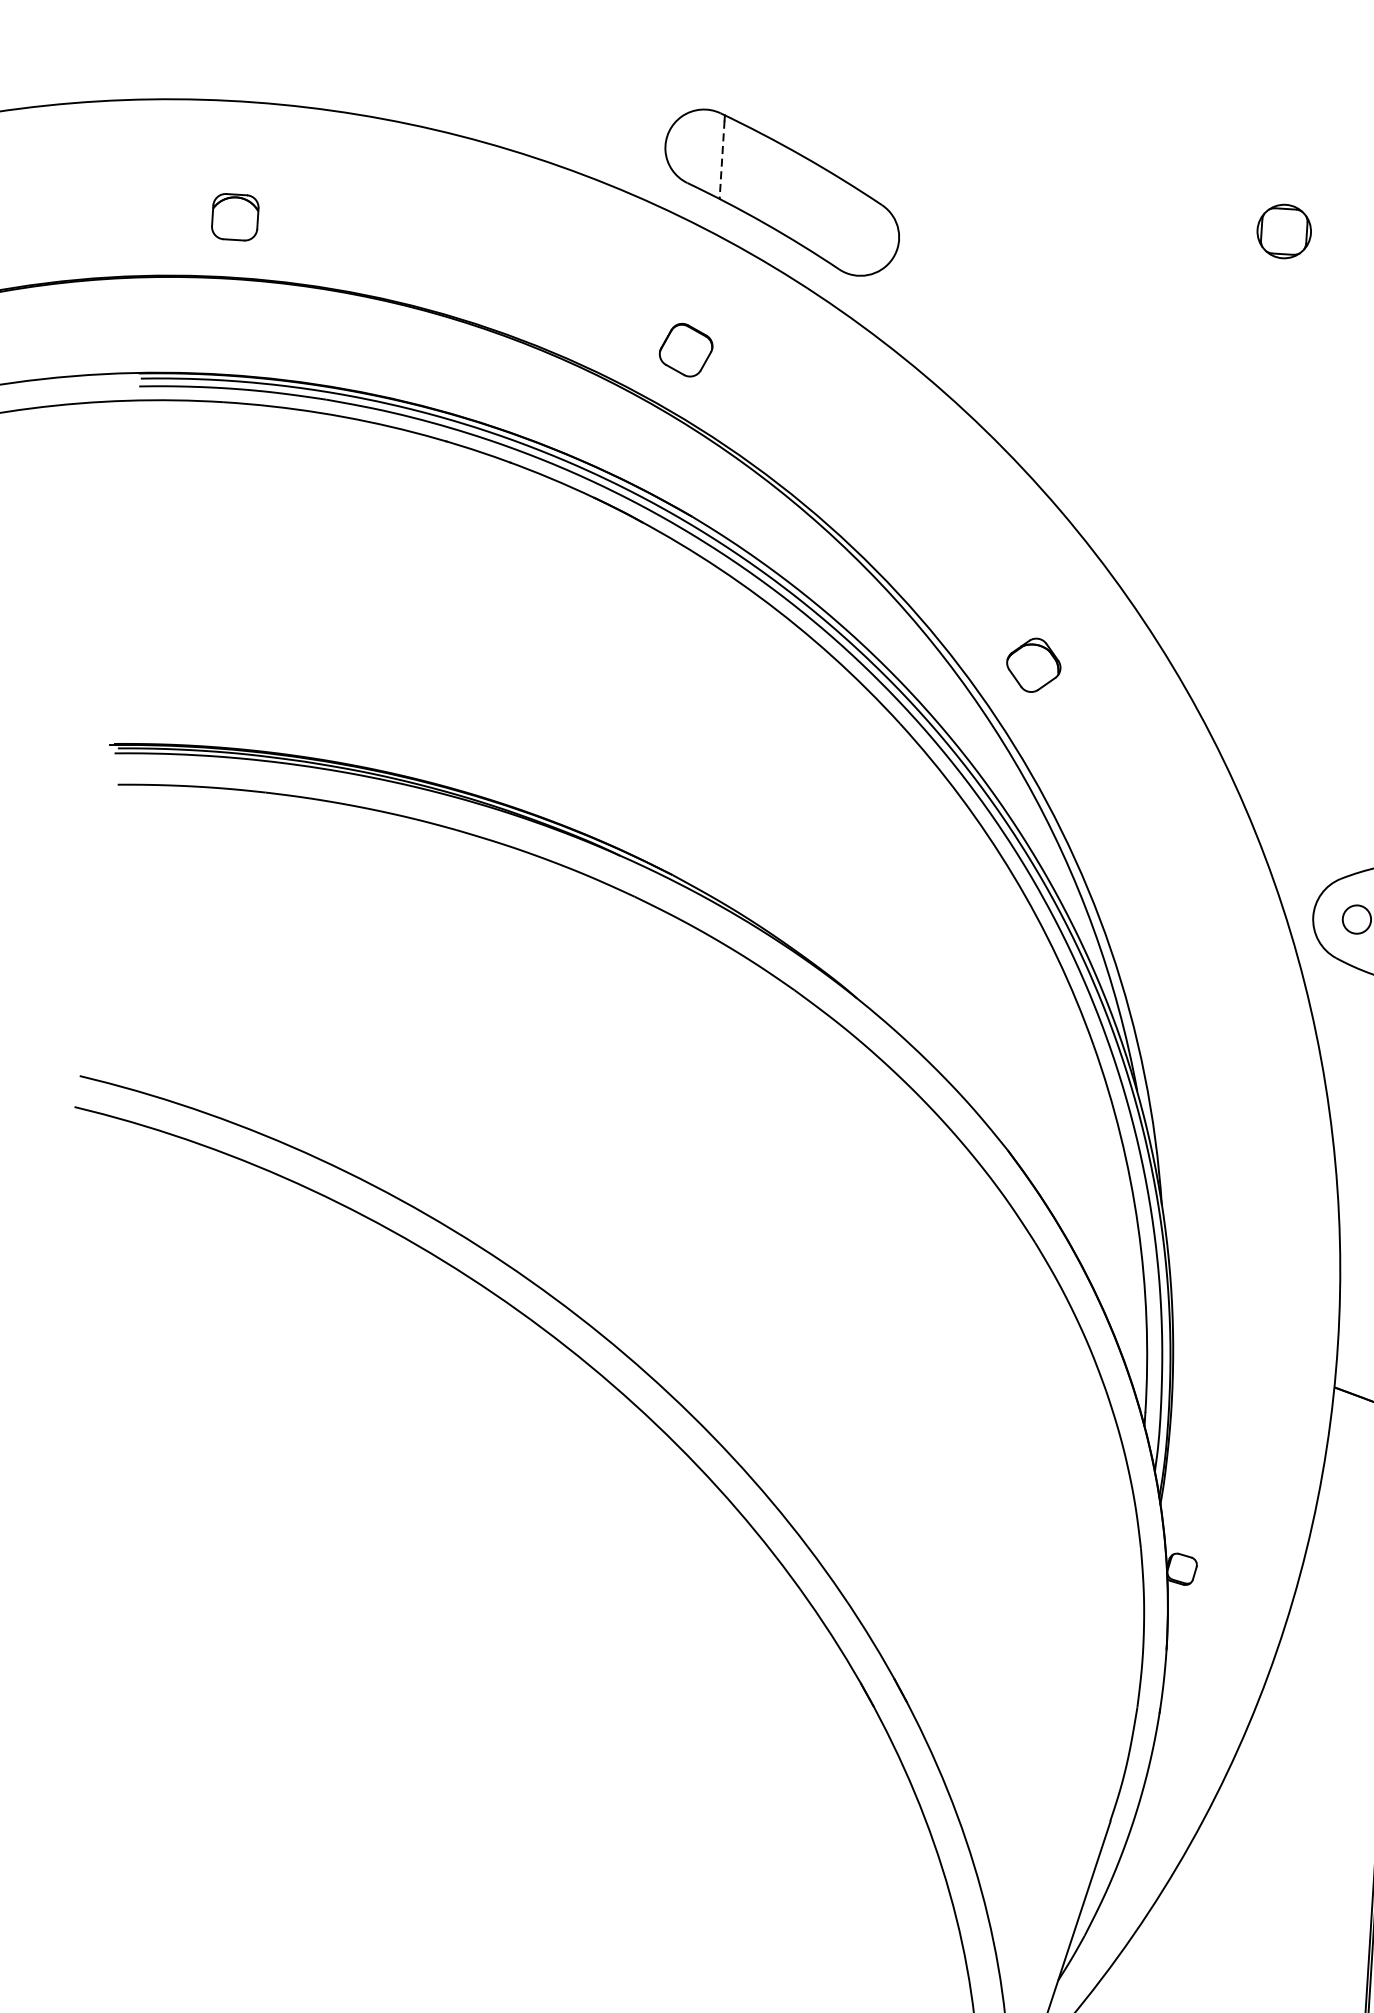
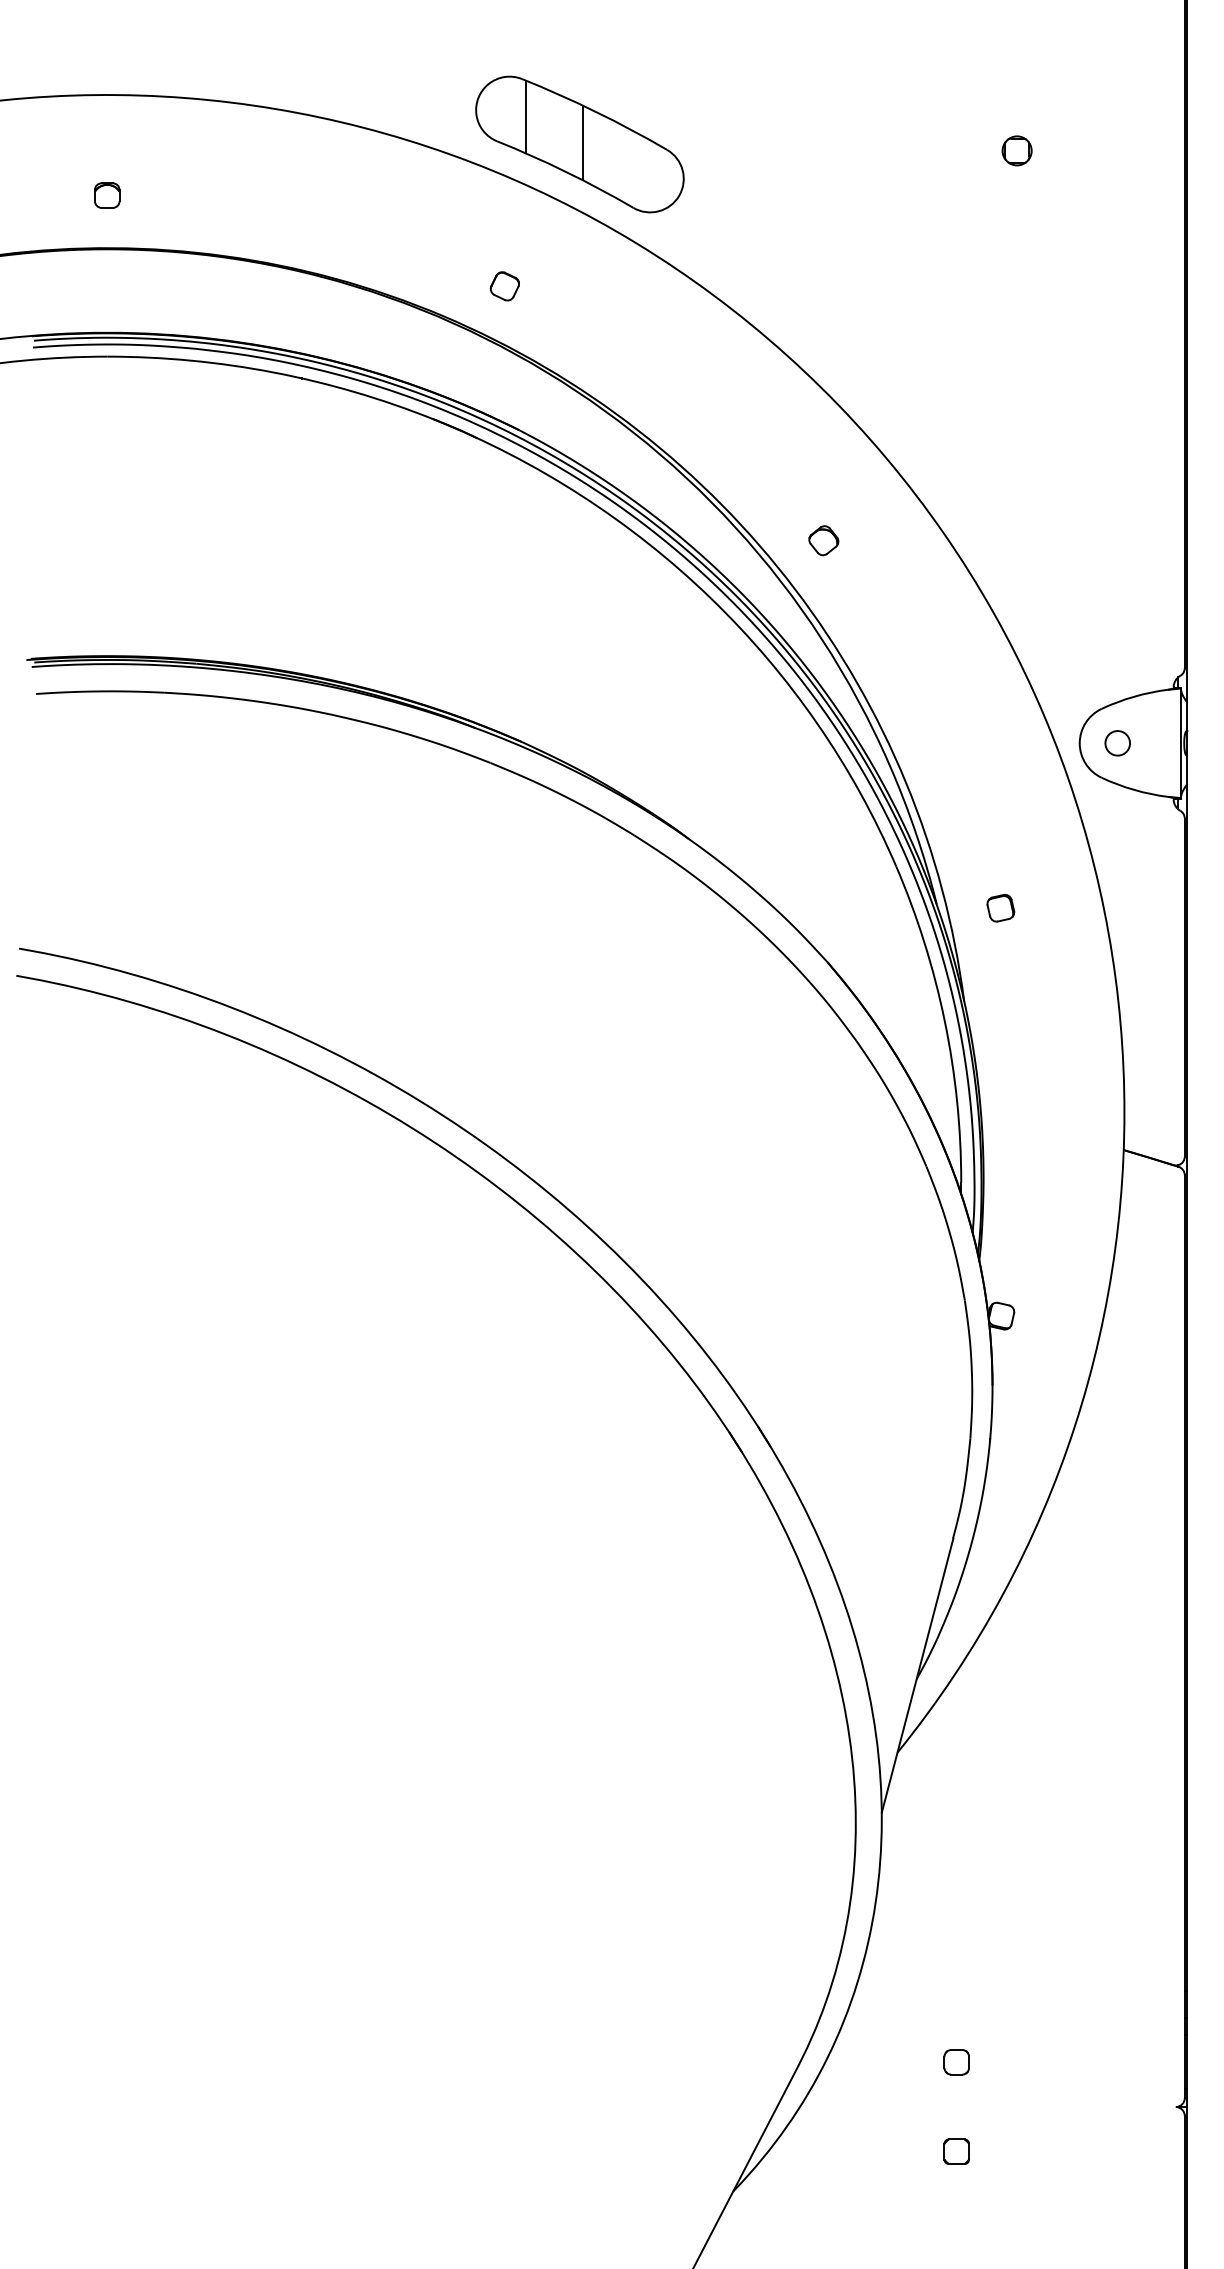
line: (721, 159) -> (525, 119), dashed -> solid
line: (785, 190) -> (582, 142), added
part: (235, 217) -> (107, 195), size x0.62
circle: (1283, 231) -> (1016, 150), size x0.62
part: (685, 350) -> (504, 286), size x0.62
part: (1033, 665) -> (823, 540), size x0.62
part: (1210, 1099) -> (1000, 907), added

